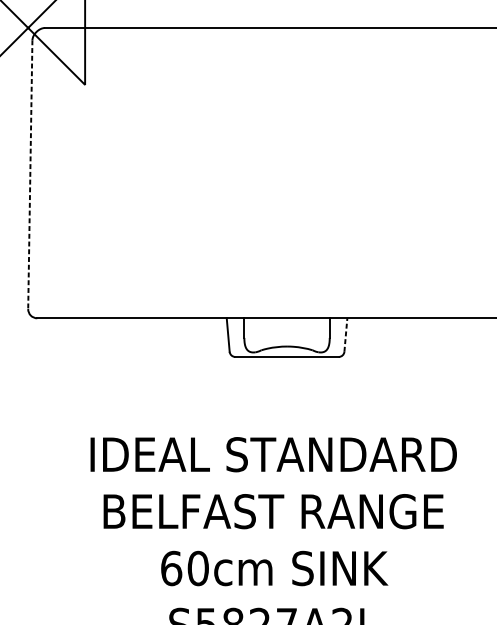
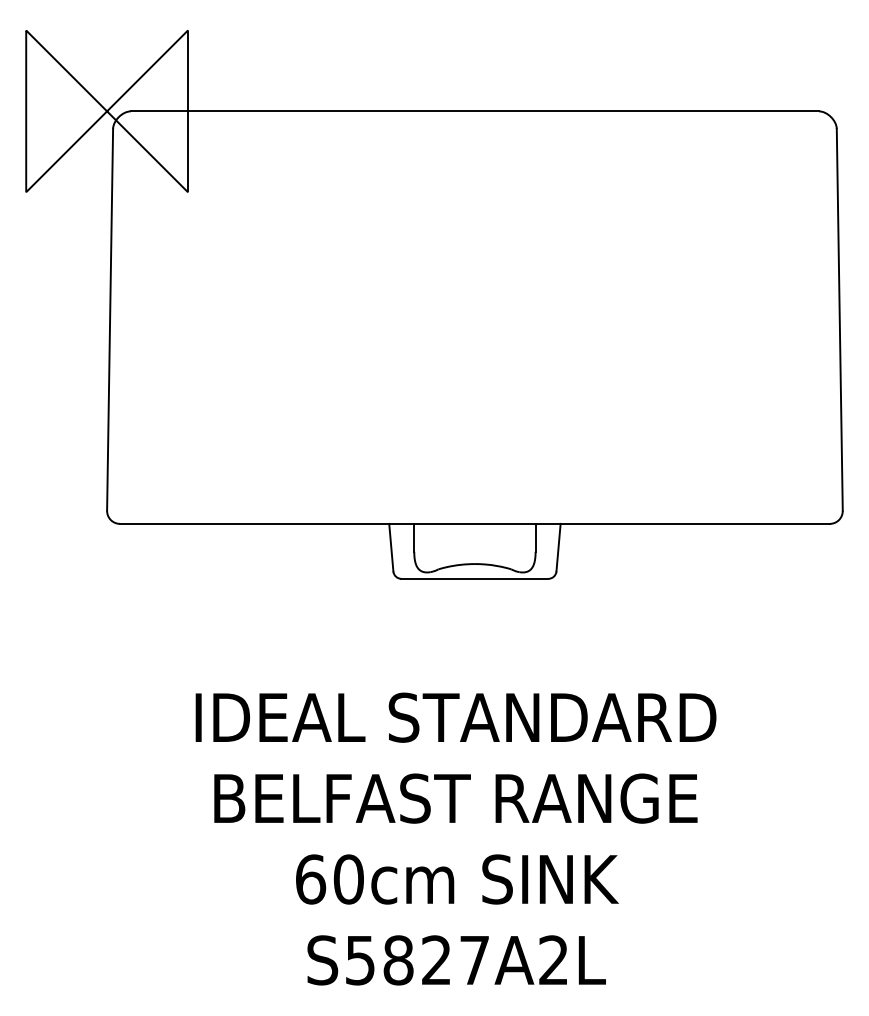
line: (30, 174) -> (110, 319), dashed -> solid
line: (345, 334) -> (558, 547), dashed -> solid

